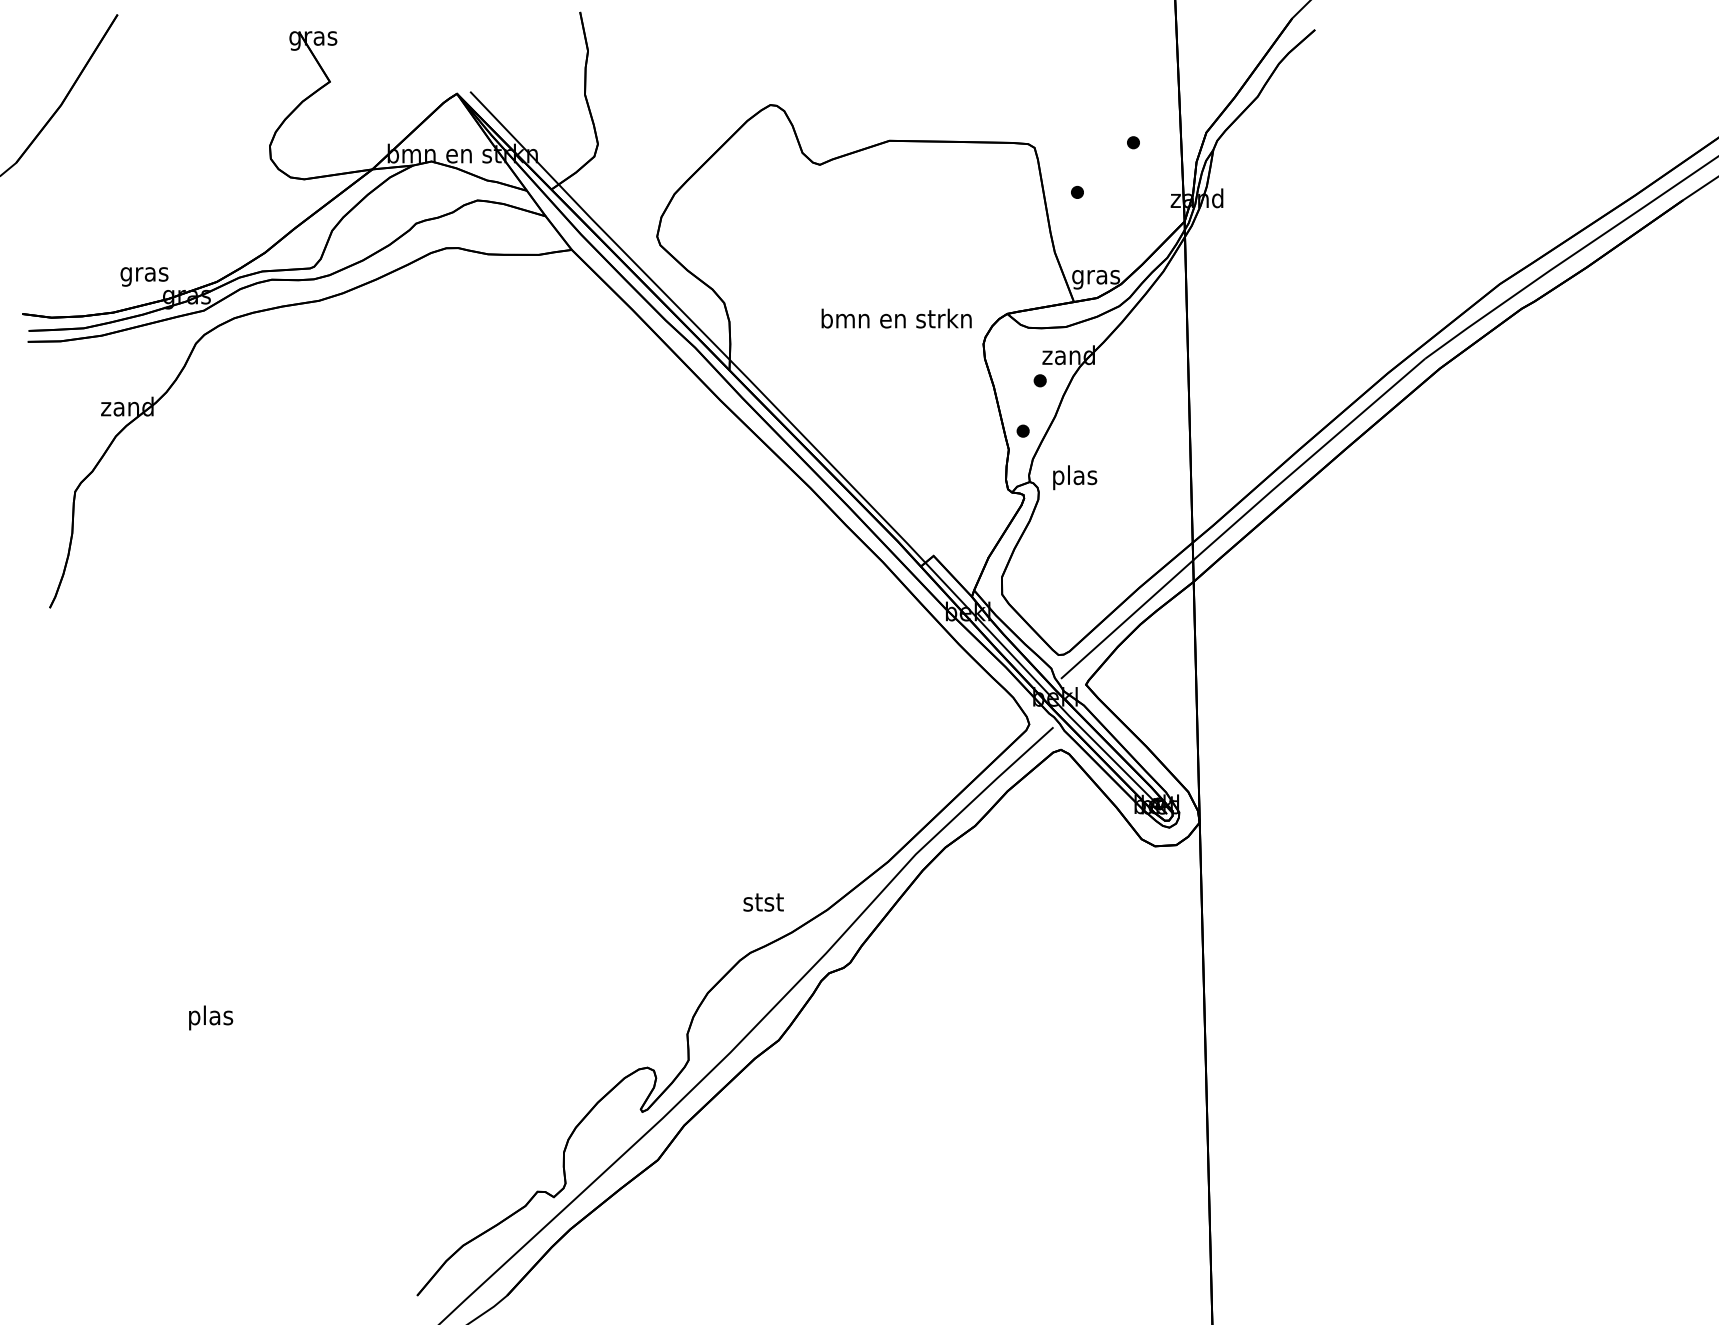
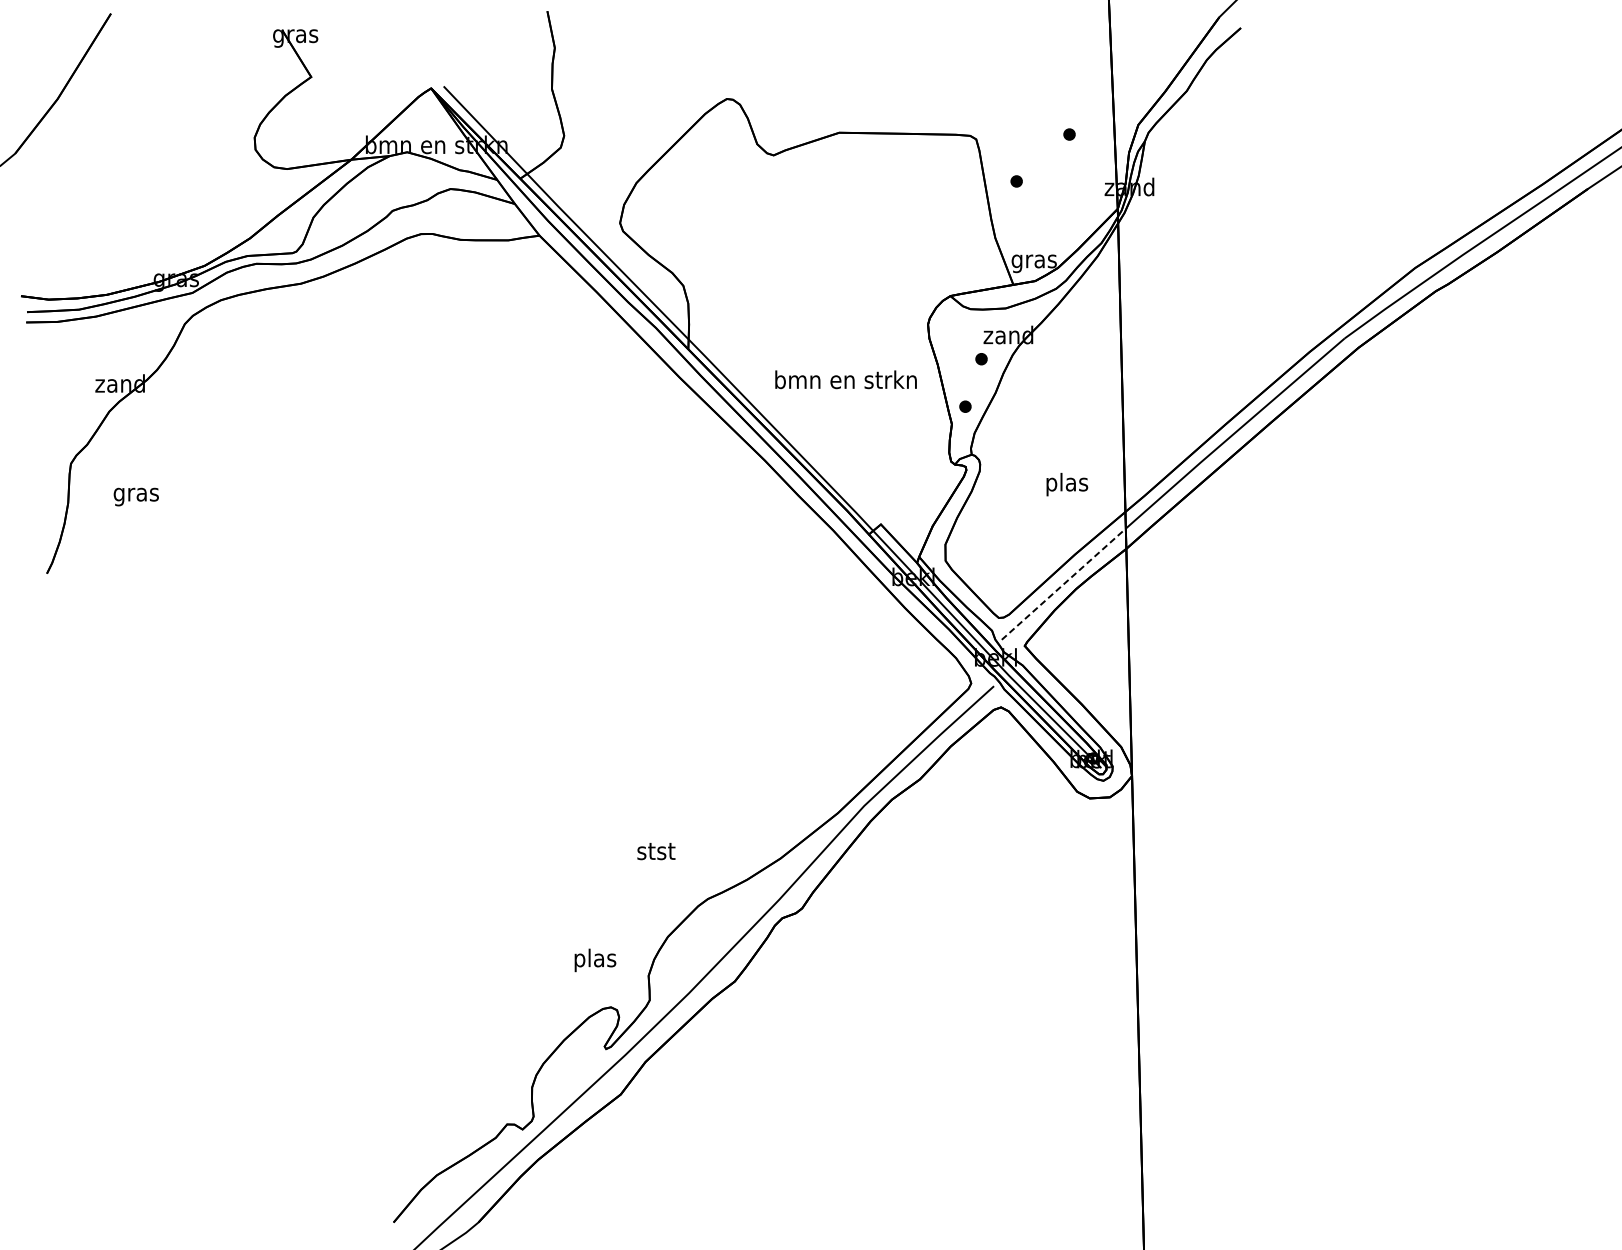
text: (144, 276) -> (136, 496), moved
text: (896, 318) -> (845, 379), moved
text: (1075, 477) -> (1067, 484), moved
line: (1127, 618) -> (1063, 583), solid -> dashed
text: (763, 902) -> (656, 851), moved
text: (211, 1017) -> (595, 959), moved

